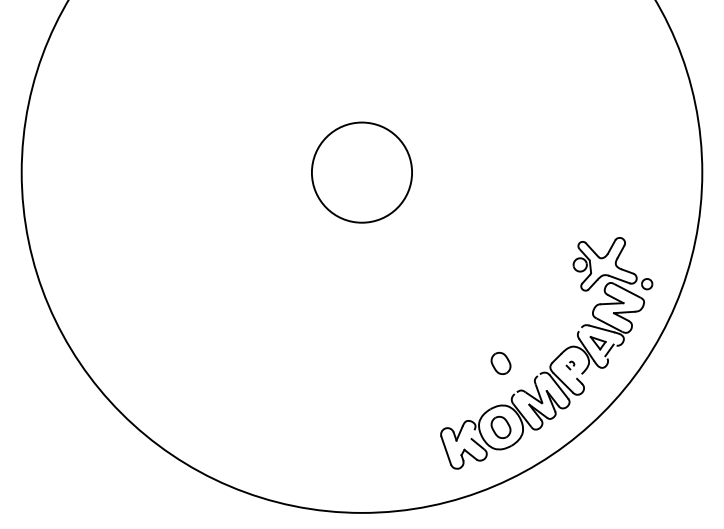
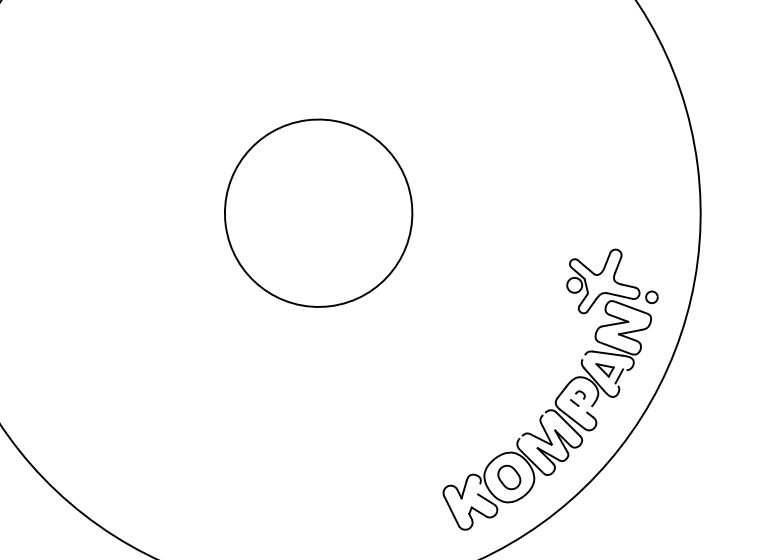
circle: (361, 172) -> (318, 213), size x1.67
part: (500, 362) -> (499, 405), removed
part: (570, 365) -> (577, 398), size x1.67

